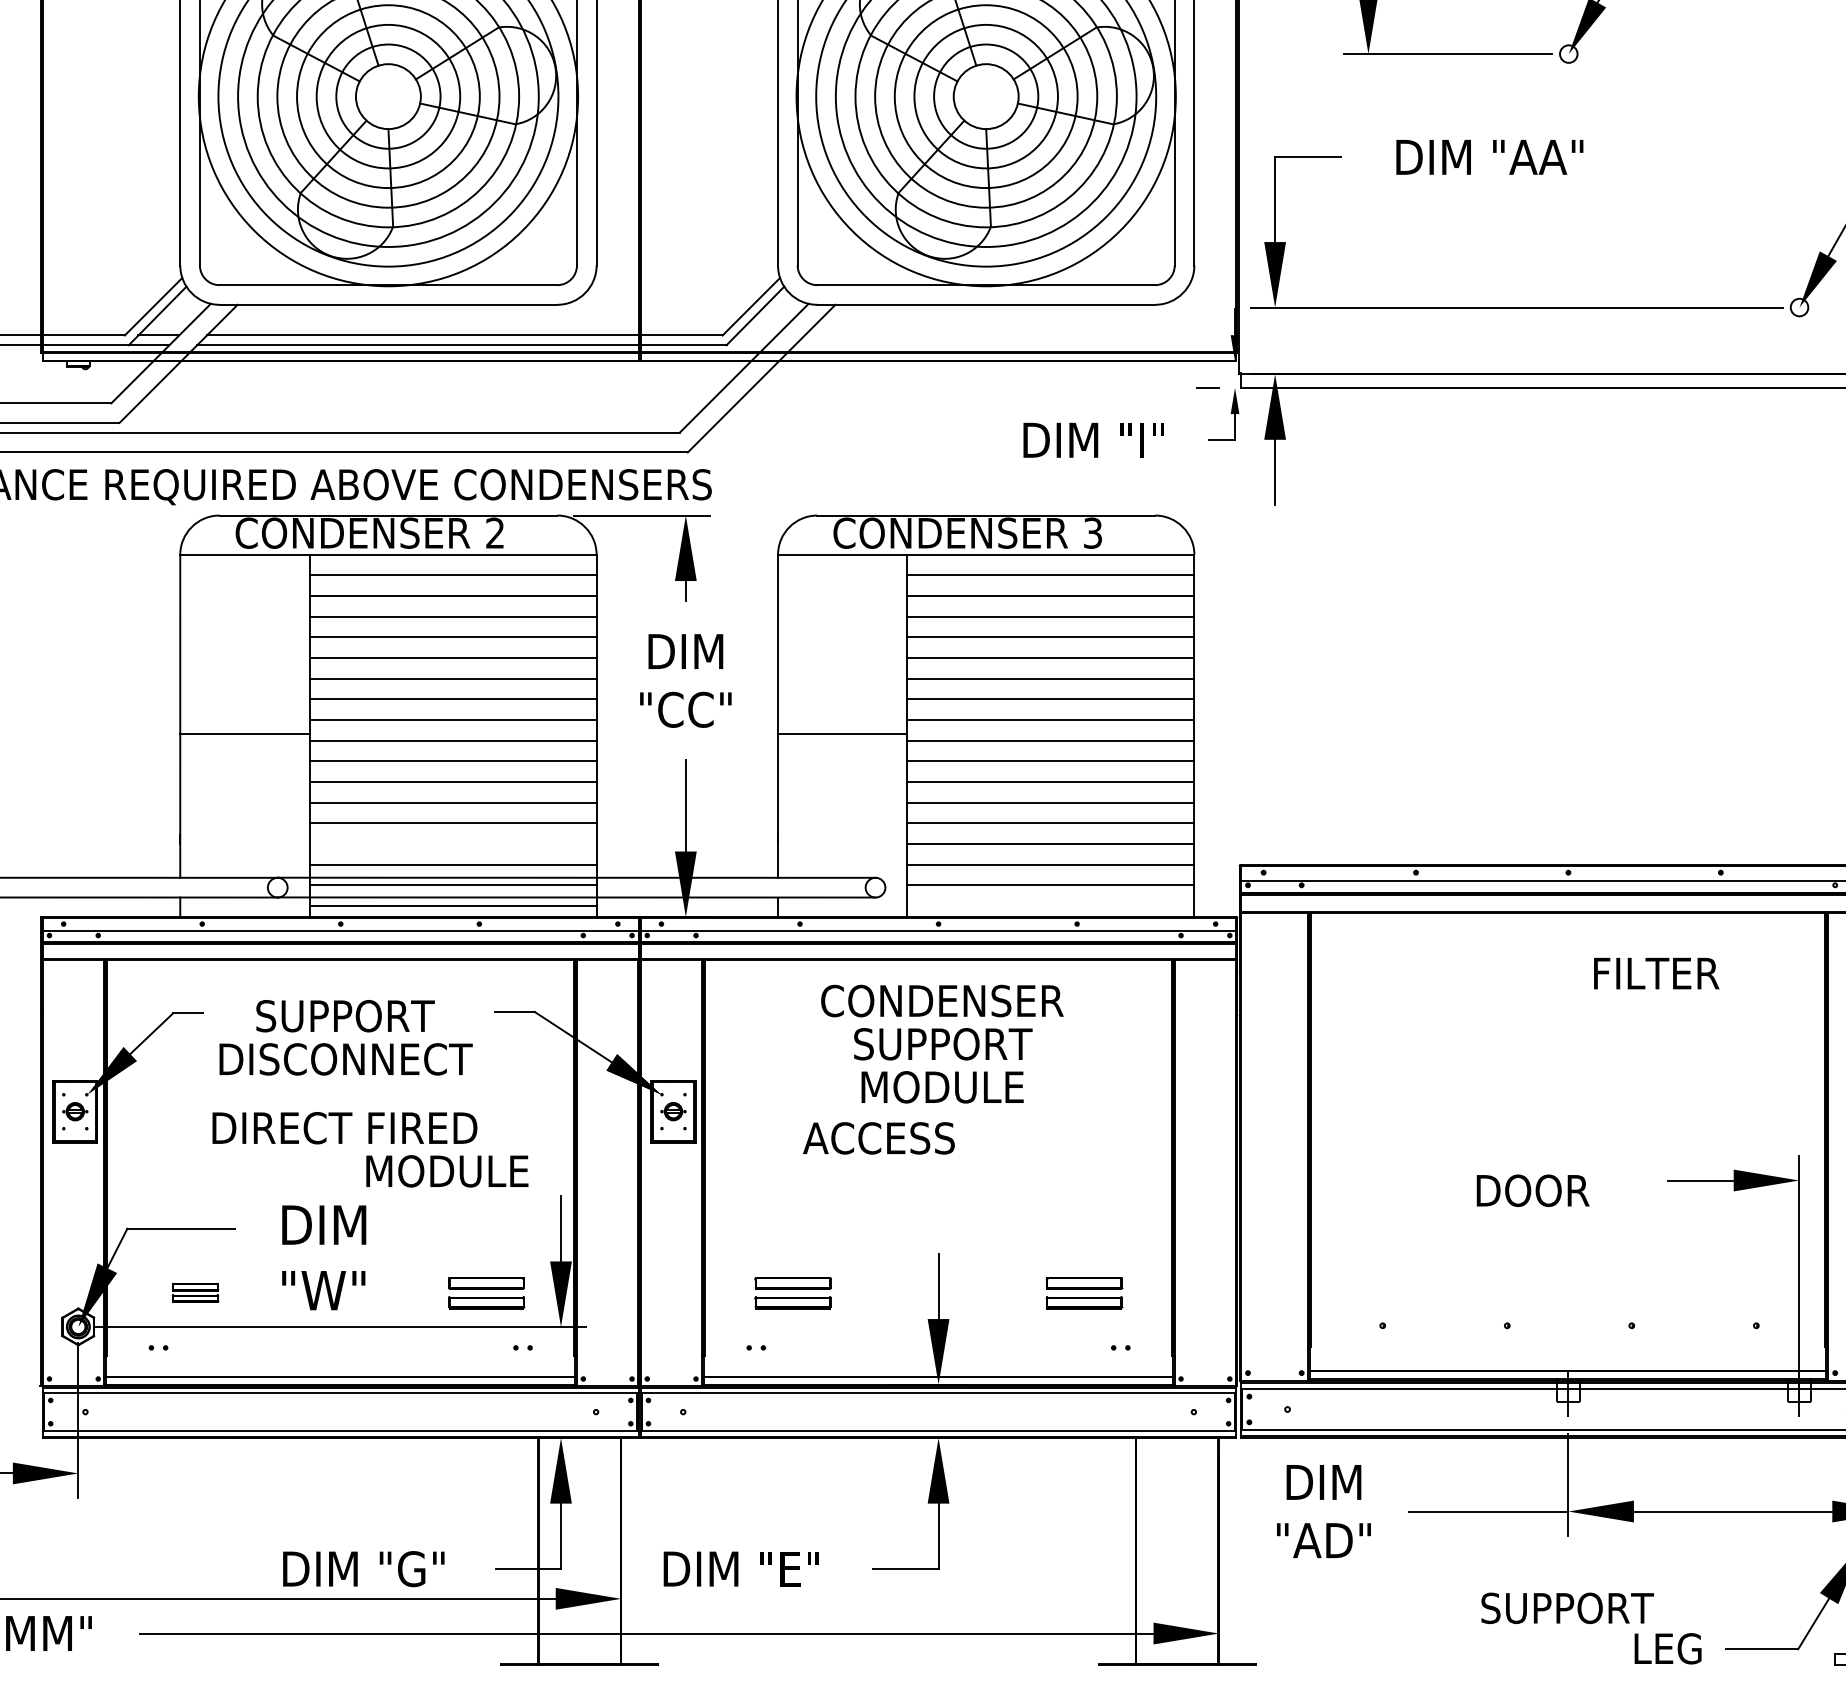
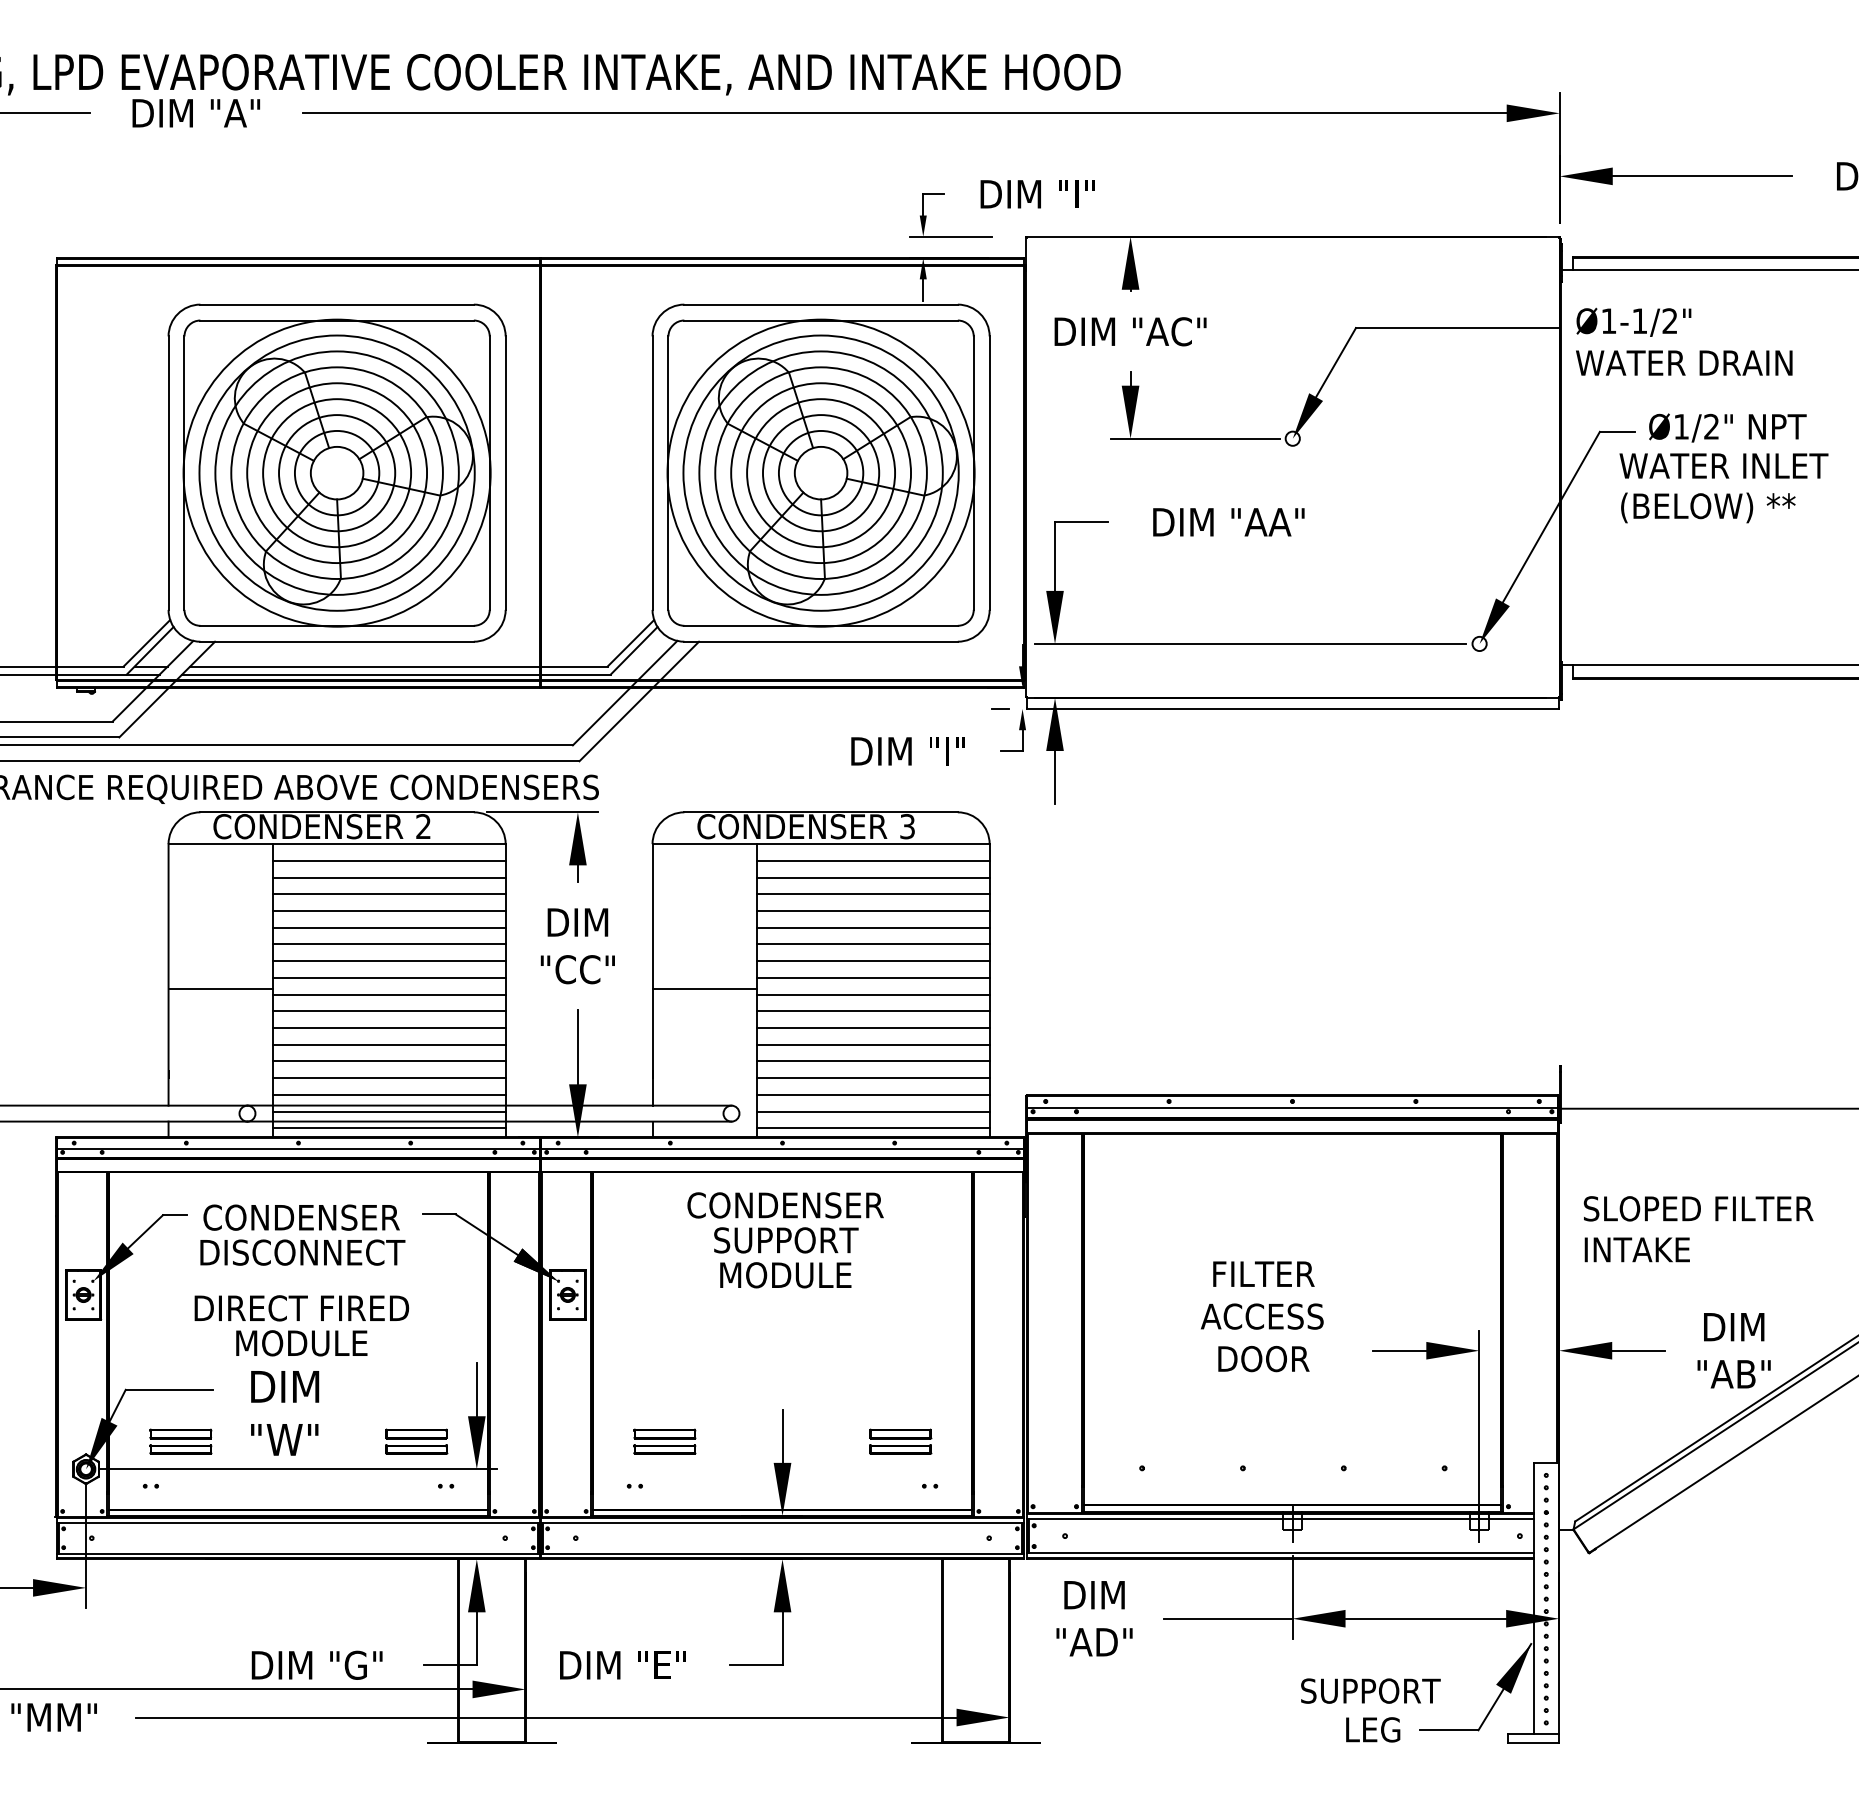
line: (453, 844) -> (389, 1078), added
line: (1050, 906) -> (873, 1128), added
text: (1656, 972) -> (1263, 1273), moved
text: (344, 1015) -> (301, 1217), SUPPORT -> CONDENSER
text: (879, 1138) -> (1262, 1316), moved
text: (446, 1171) -> (301, 1343), moved
part: (195, 1292) -> (180, 1441), size x1.67
text: (1567, 1607) -> (1370, 1690), moved

